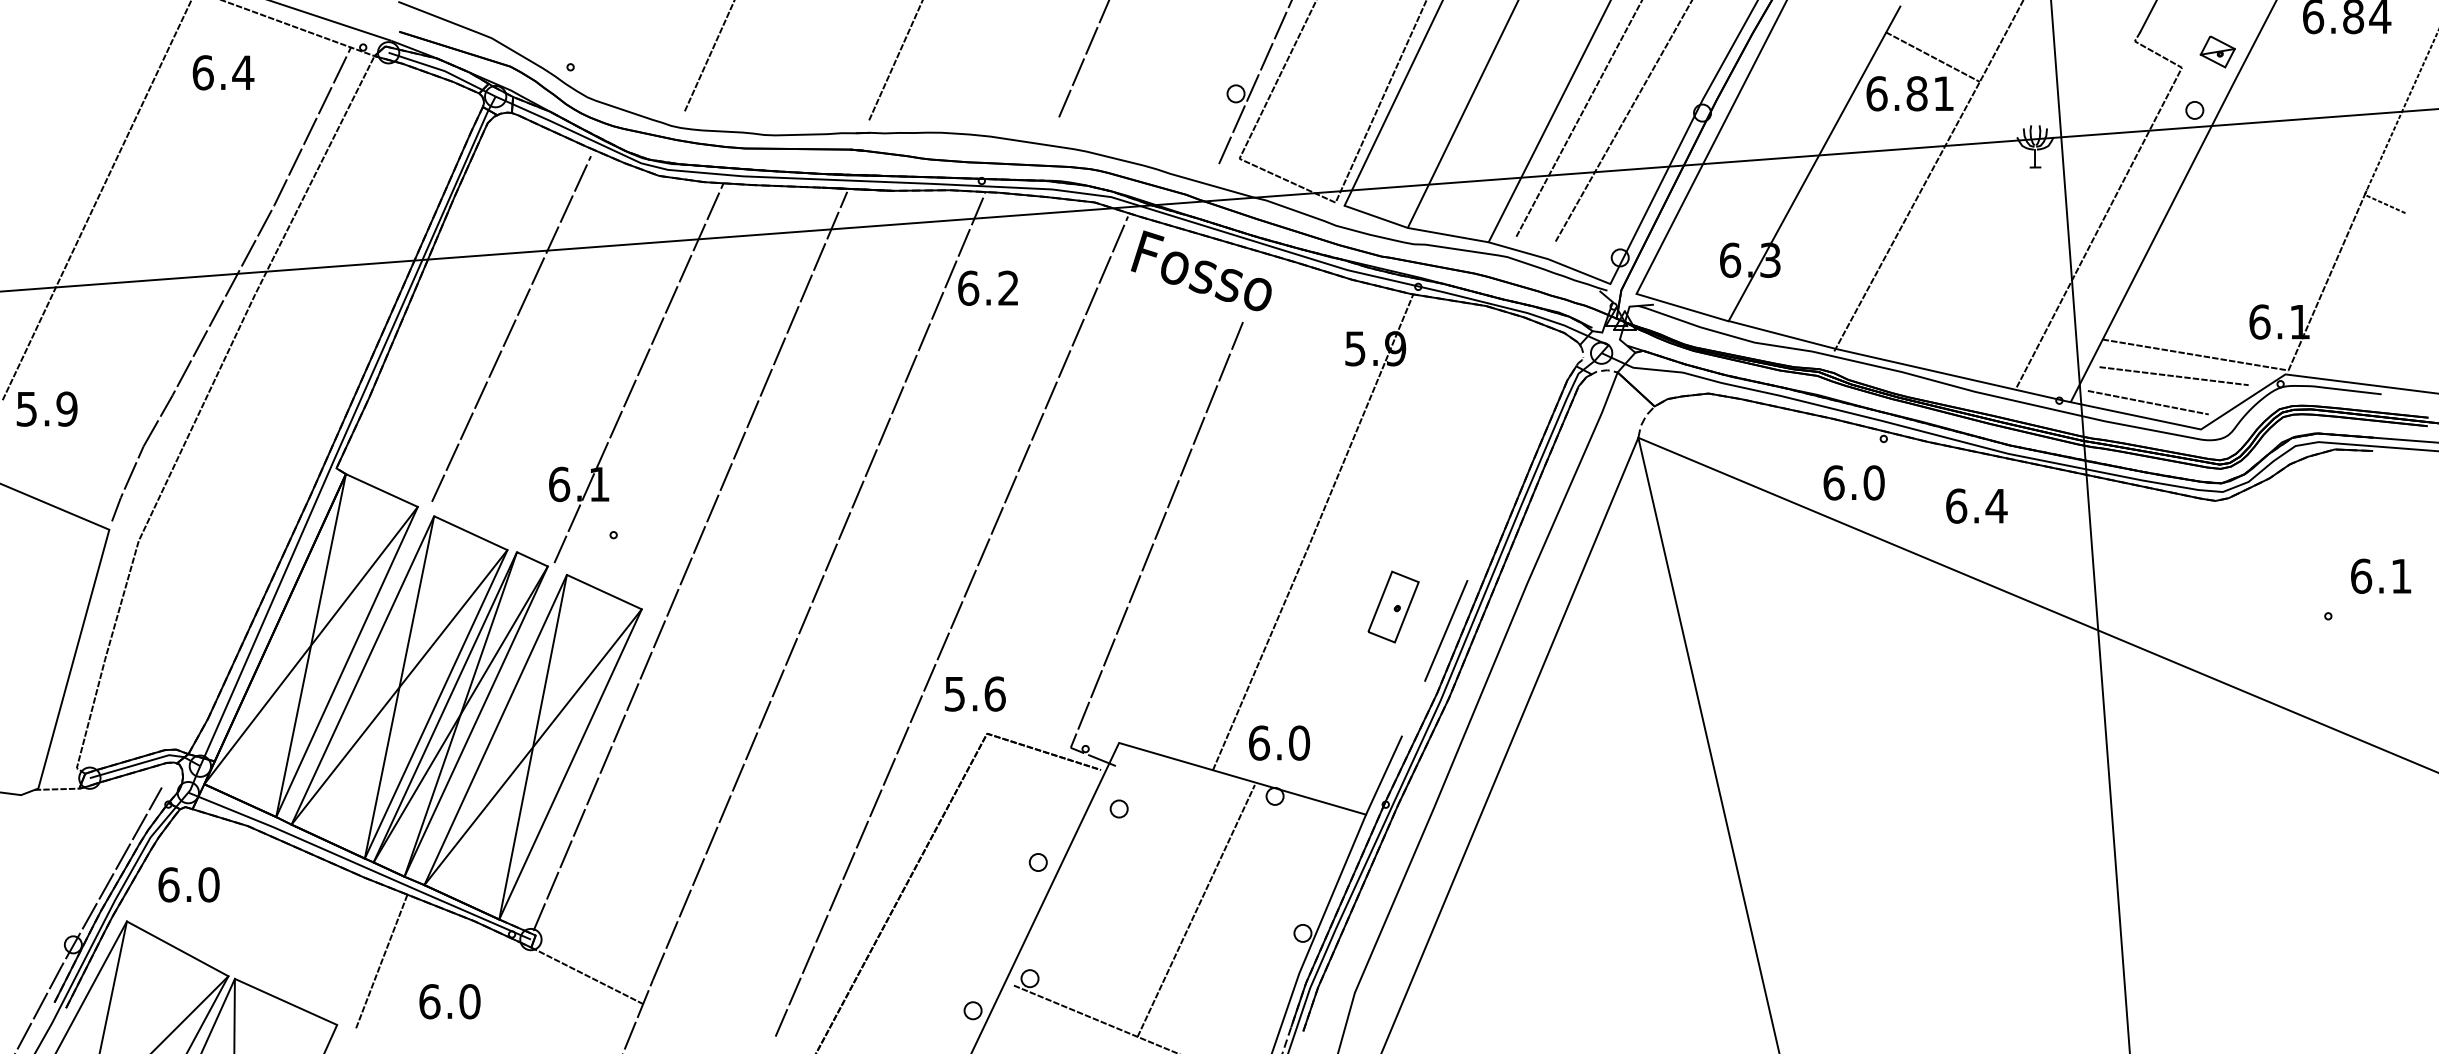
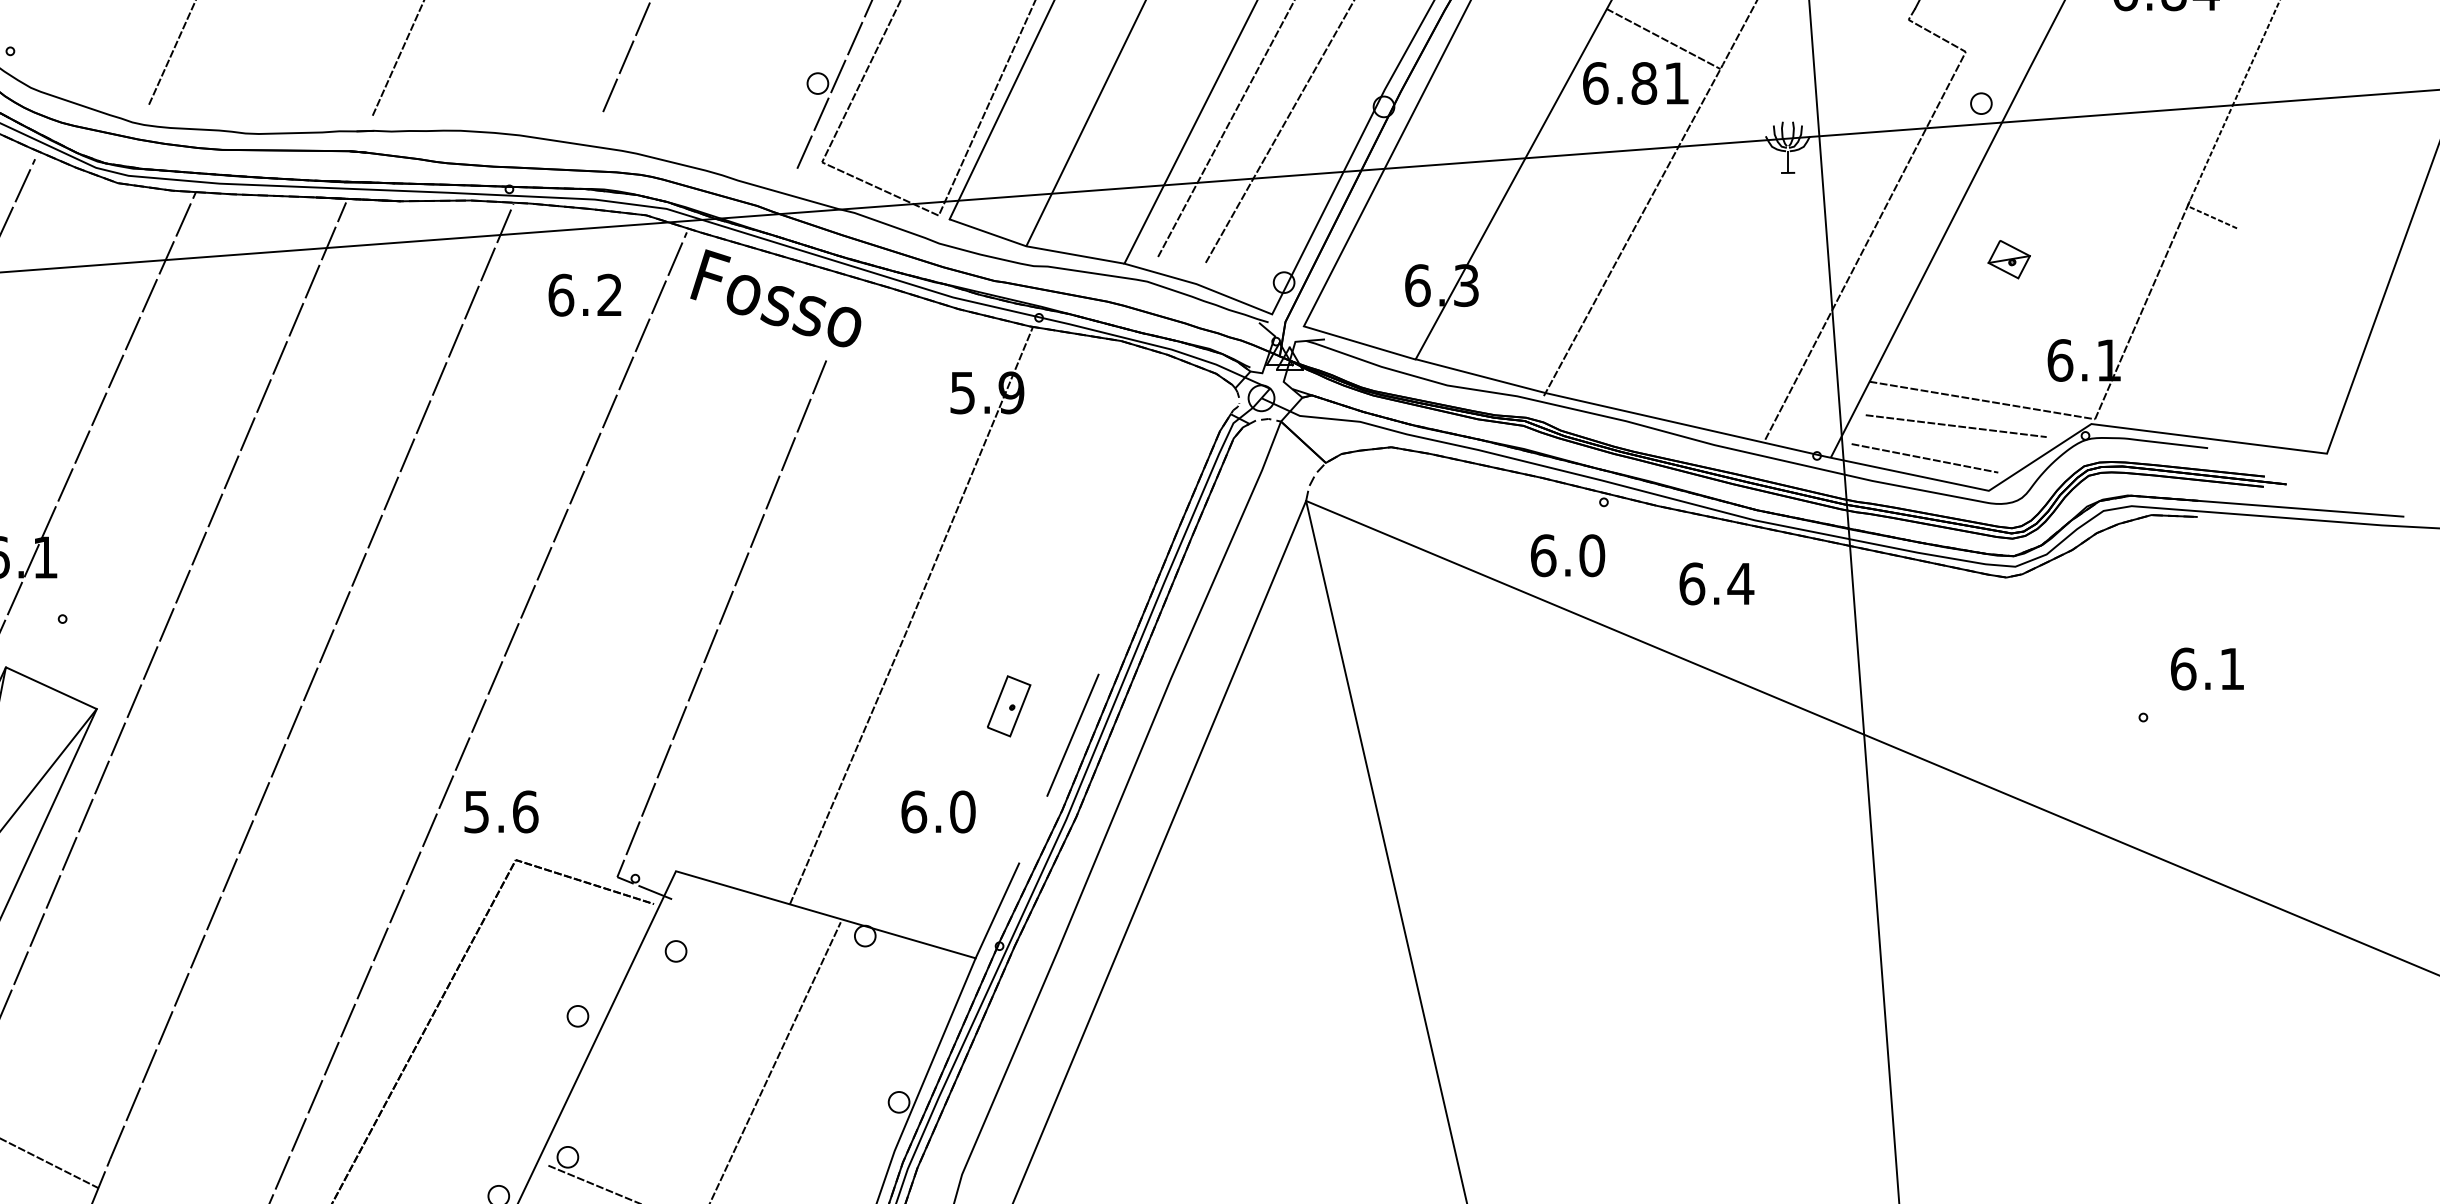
part: (2217, 51) -> (2008, 259), moved
text: (987, 287) -> (584, 294), moved
part: (1393, 606) -> (1008, 705), size x0.7
text: (1279, 742) -> (938, 811), moved

